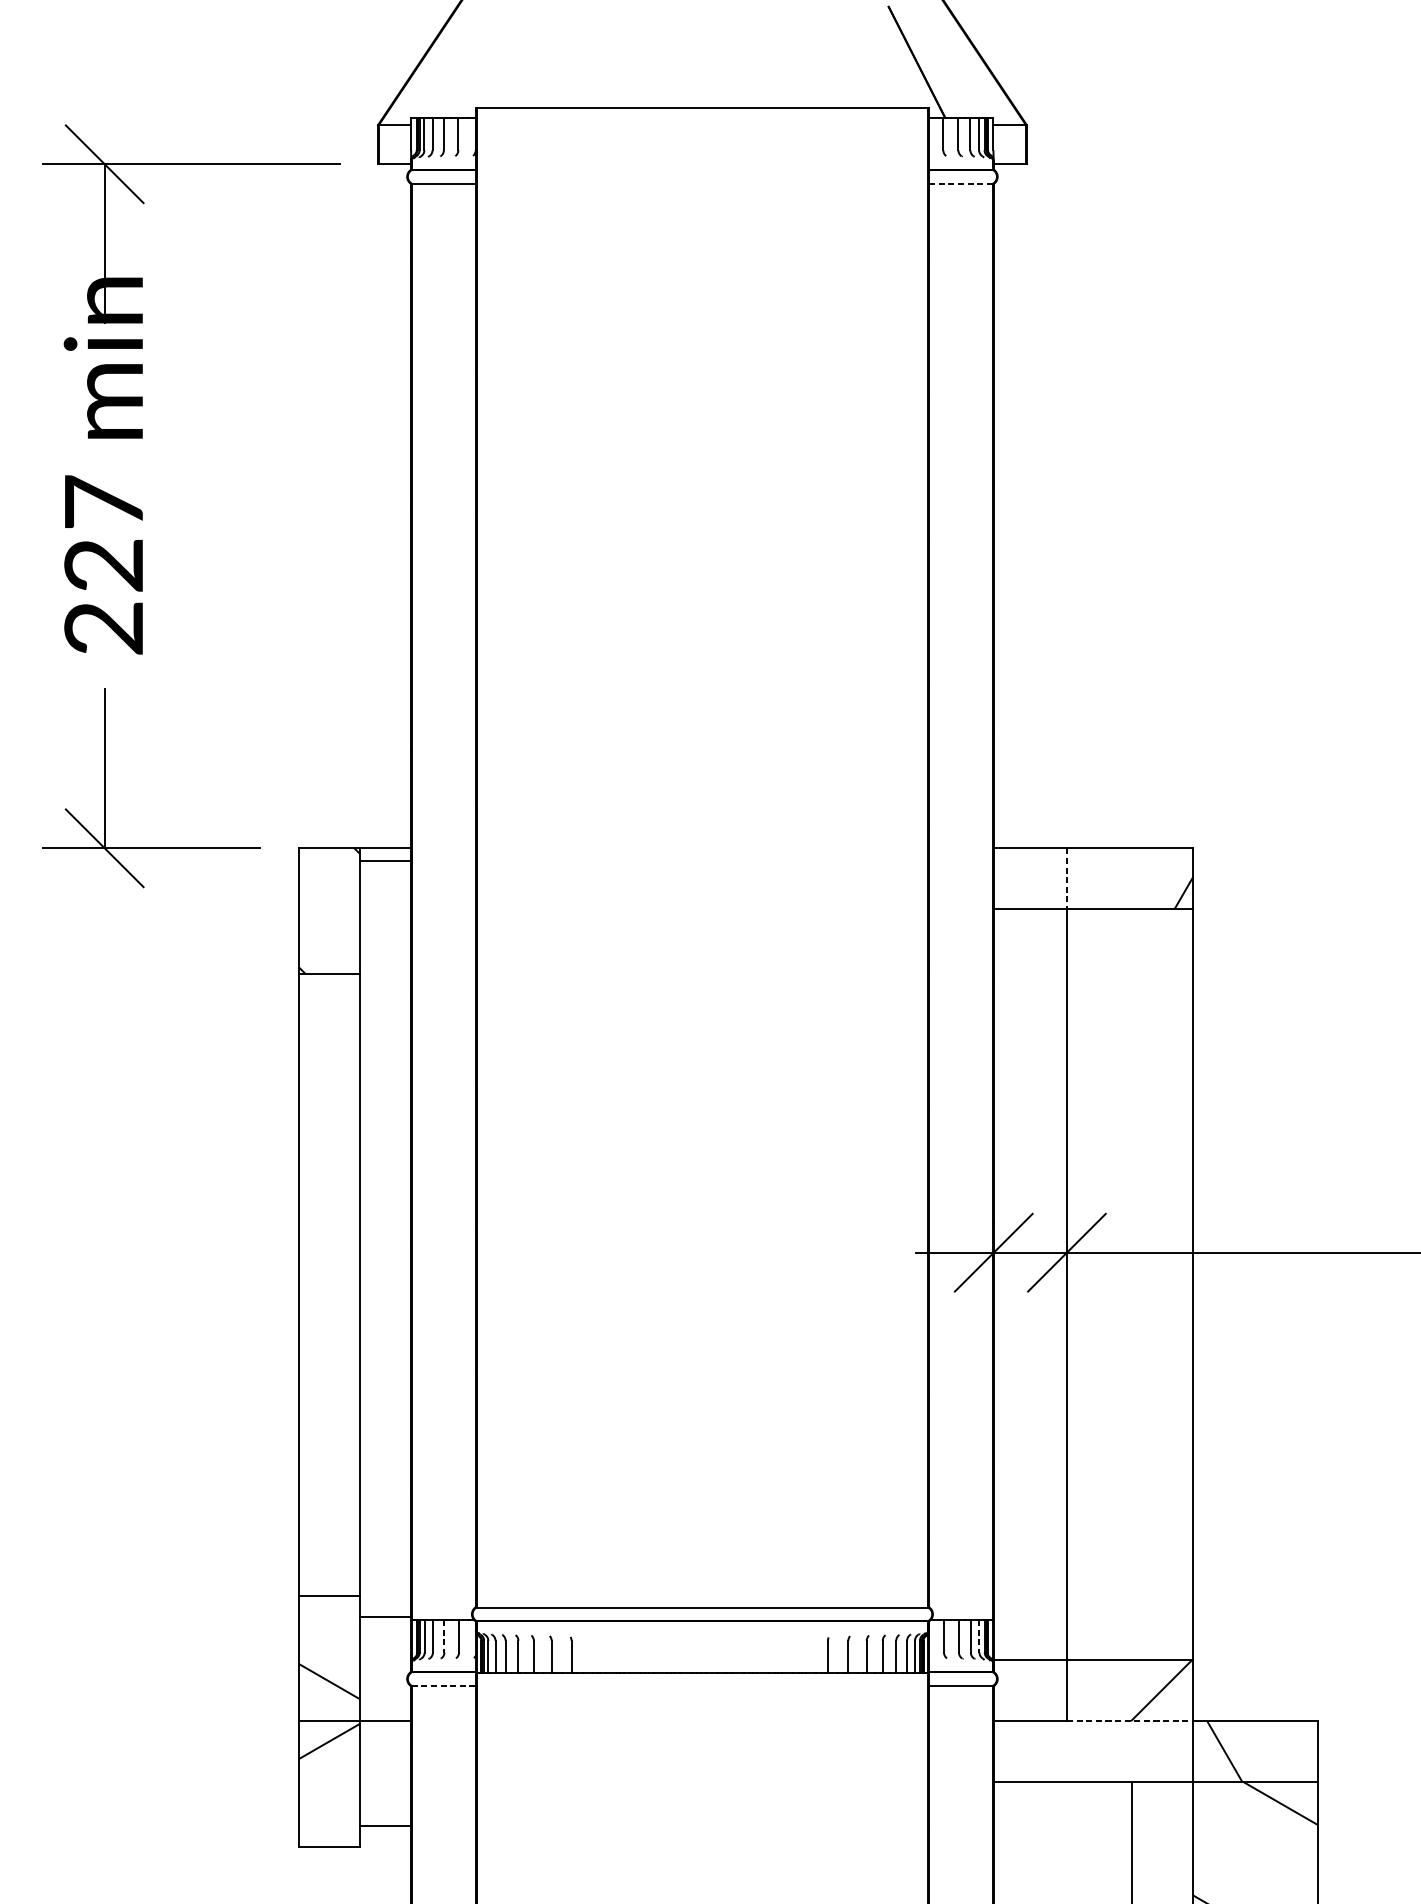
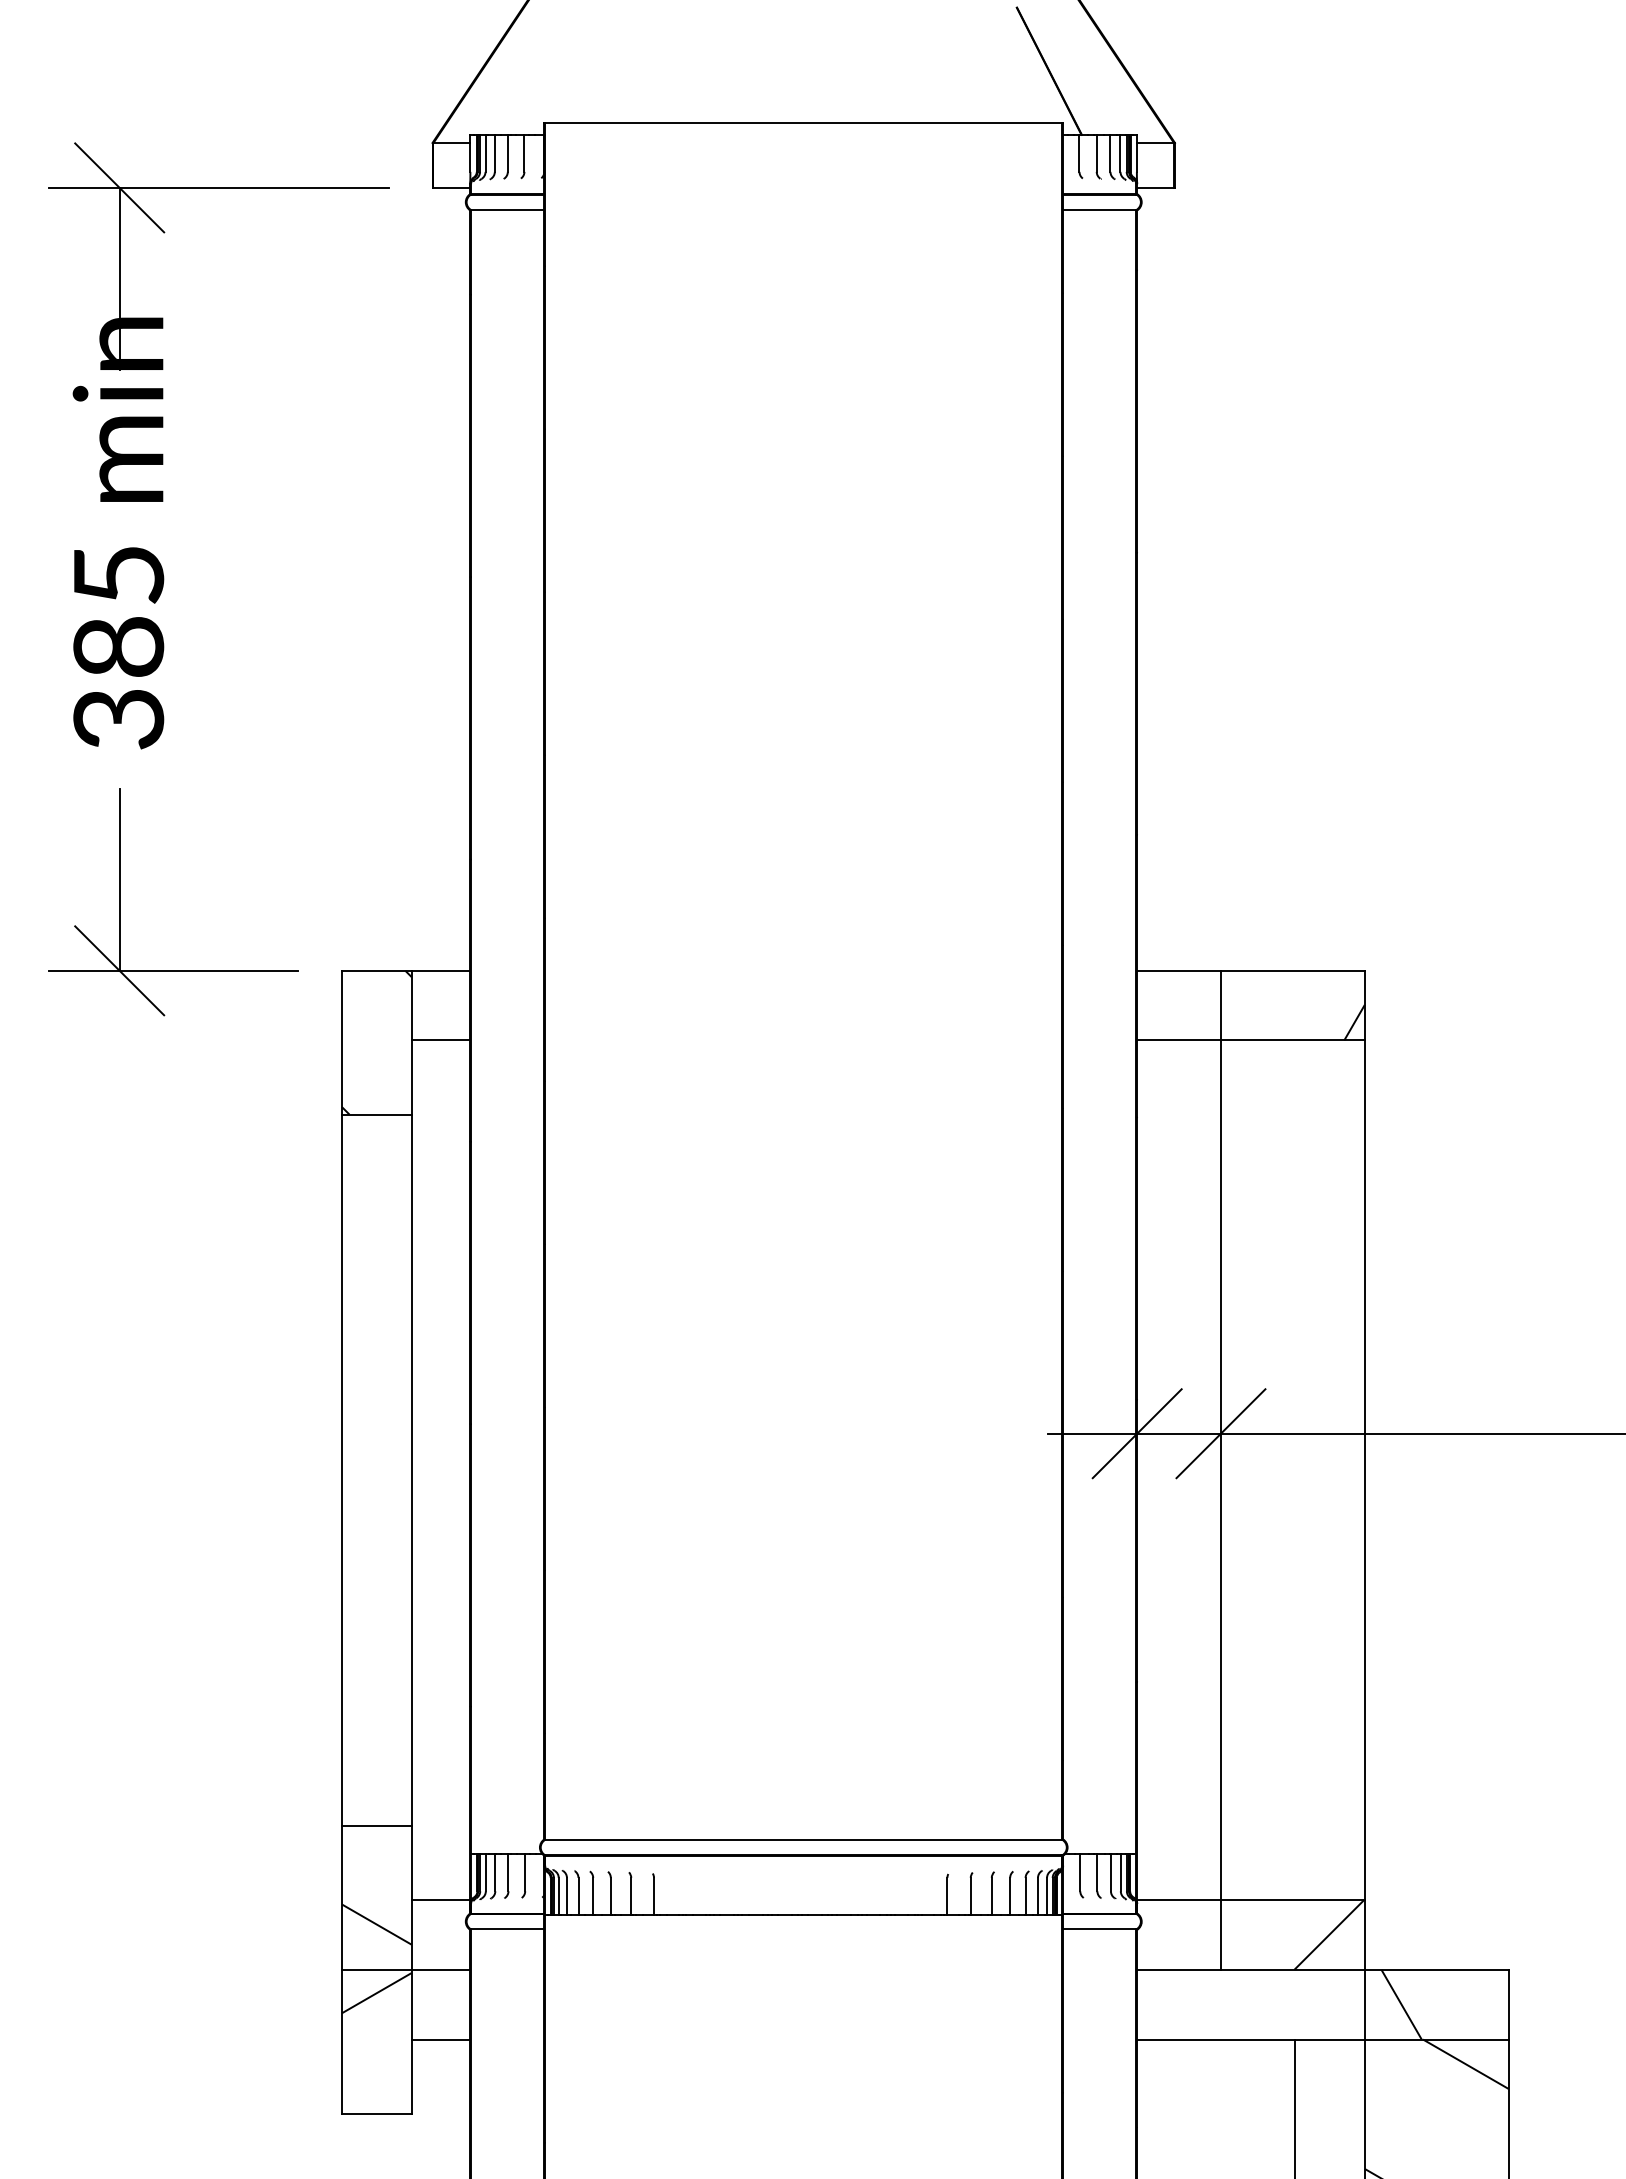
line: (960, 183) -> (1099, 209), dashed -> solid
text: (103, 564) -> (118, 646), 227 -> 385
line: (385, 861) -> (440, 1040), moved
line: (1067, 878) -> (1221, 1005), dashed -> solid
line: (385, 1616) -> (440, 1900), moved
line: (444, 1636) -> (508, 1872), dashed -> solid
line: (979, 1636) -> (1120, 1872), dashed -> solid
line: (443, 1685) -> (507, 1929), dashed -> solid
line: (1129, 1720) -> (1292, 1969), dashed -> solid
line: (385, 1825) -> (440, 2039), moved

